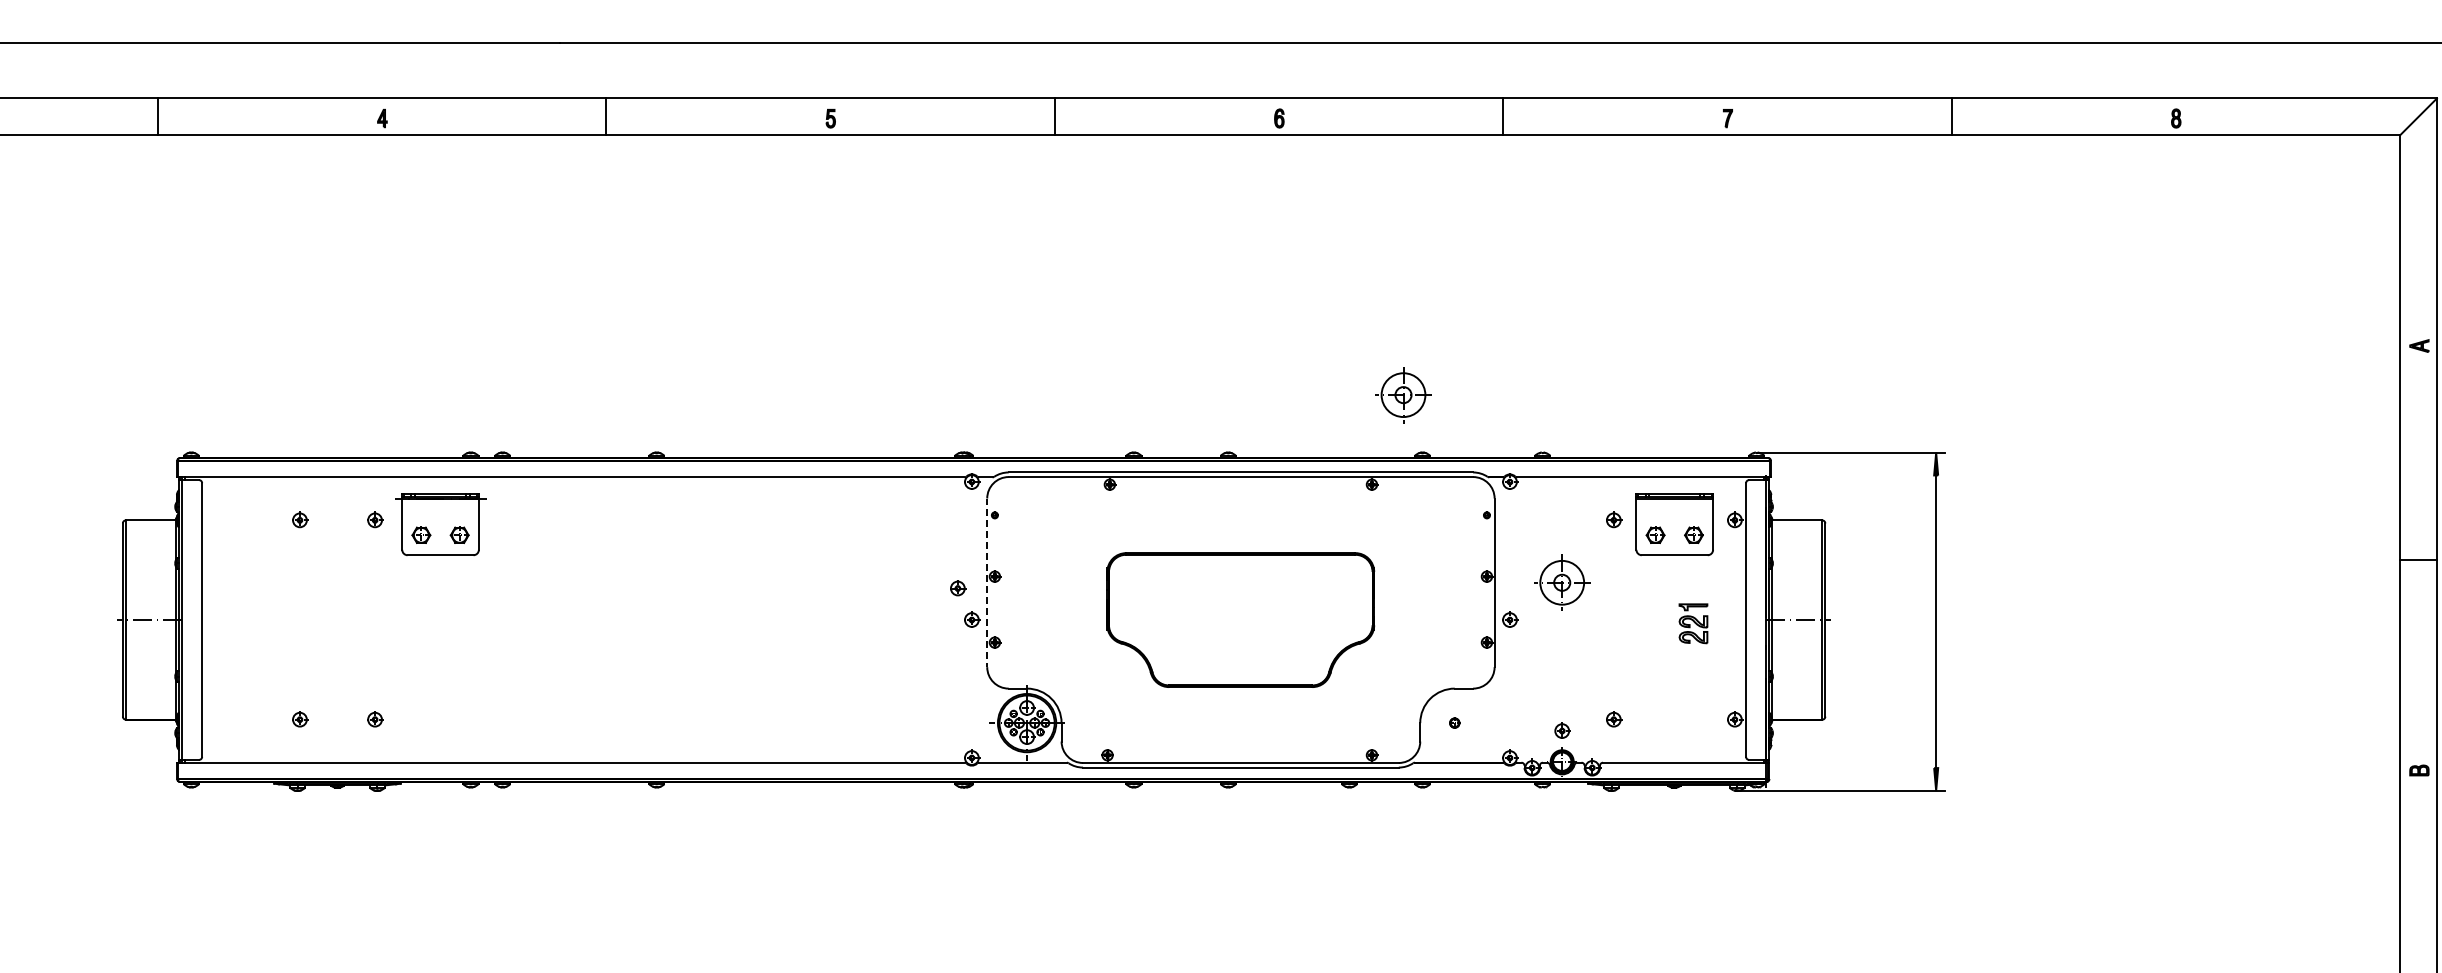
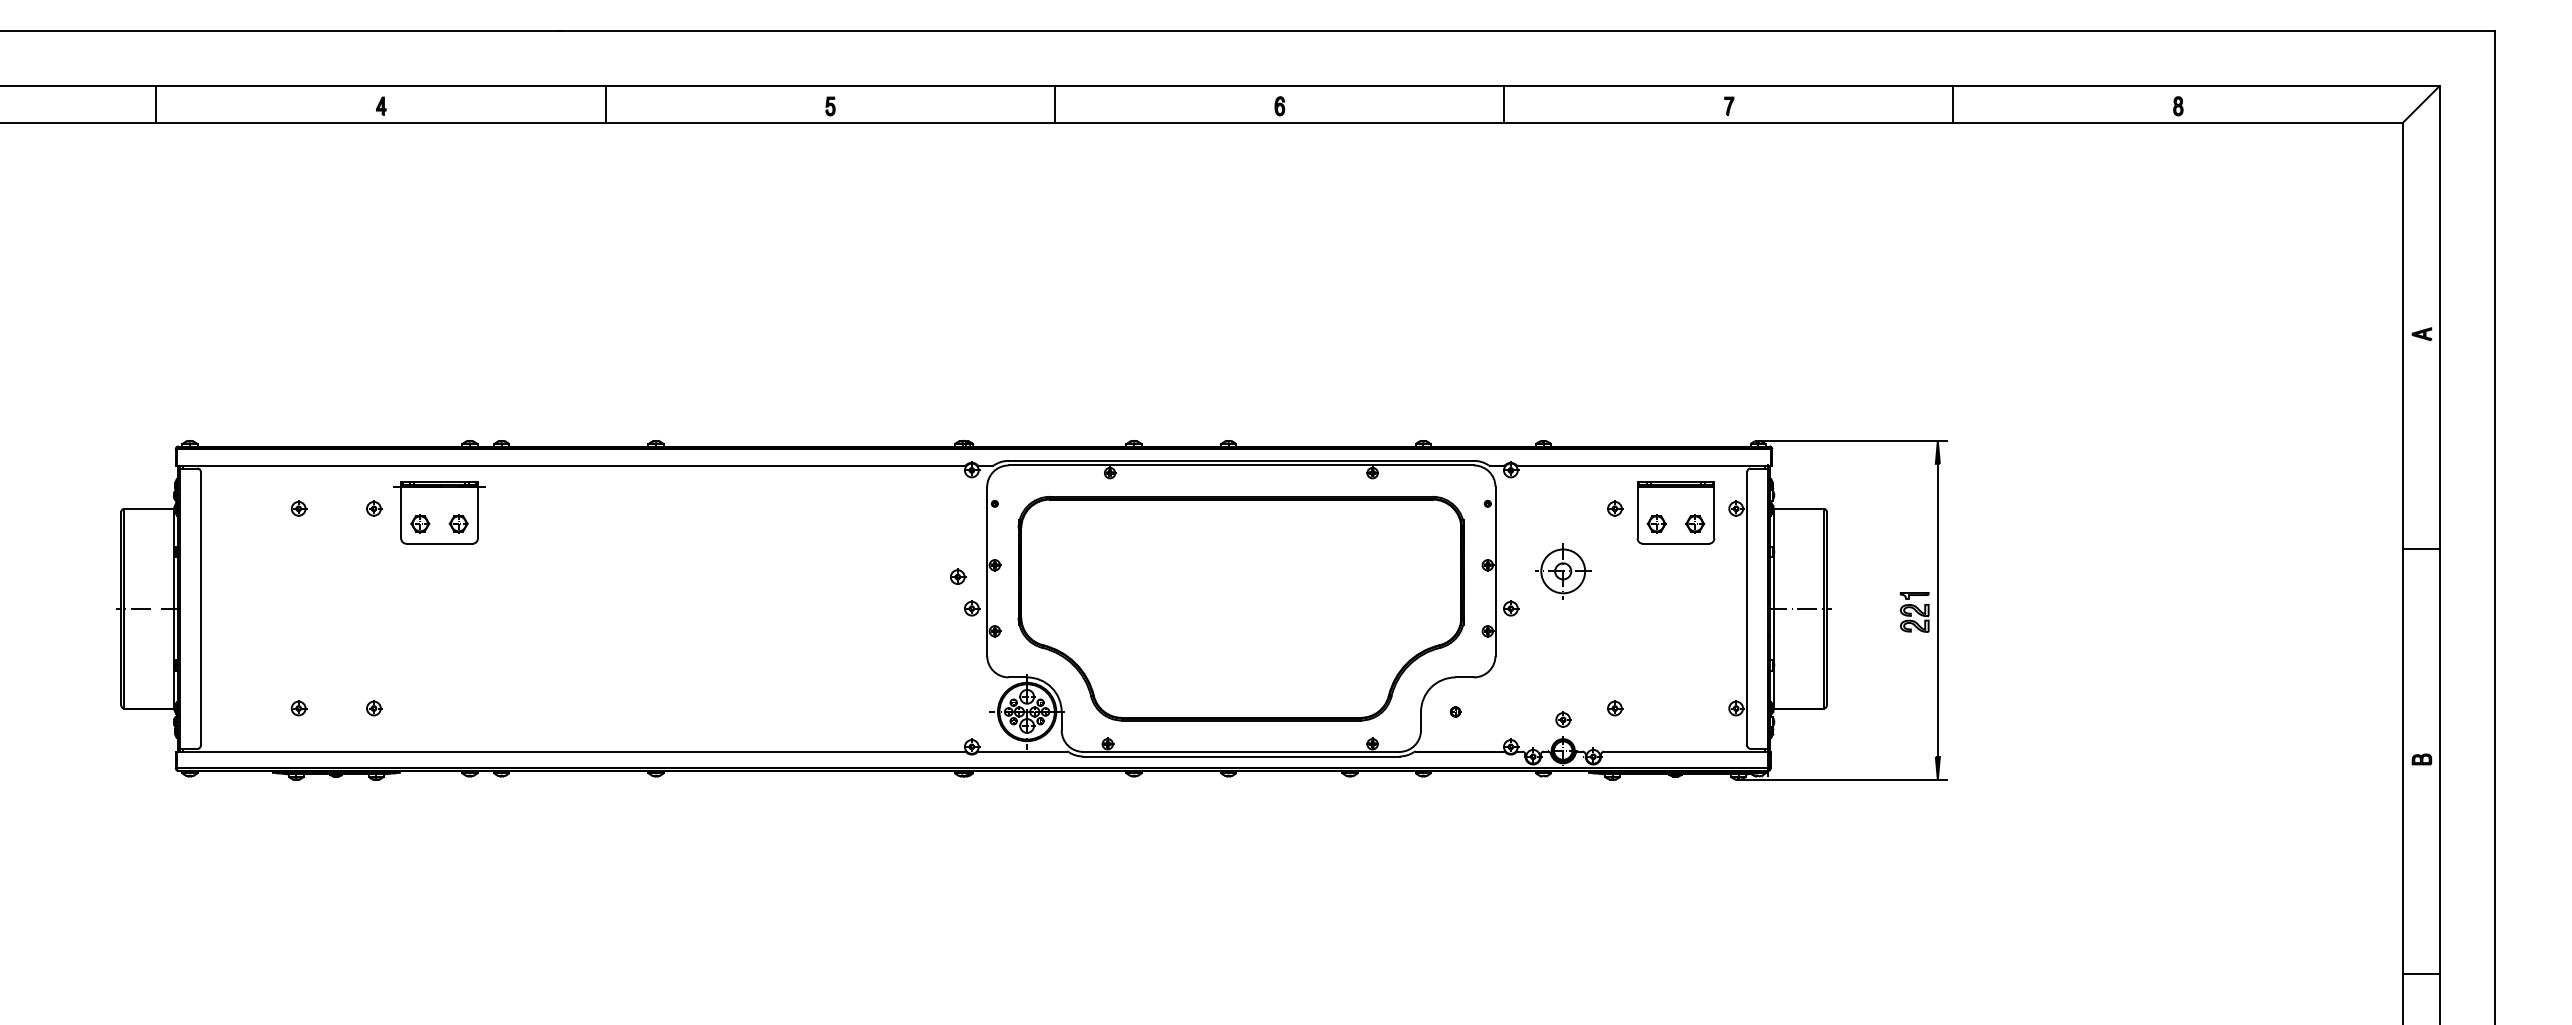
part: (1403, 395) -> (1404, 383), removed
line: (987, 582) -> (987, 571), dashed -> solid
part: (1240, 619) -> (1240, 608), size x1.67
part: (1693, 623) -> (1914, 612), moved

